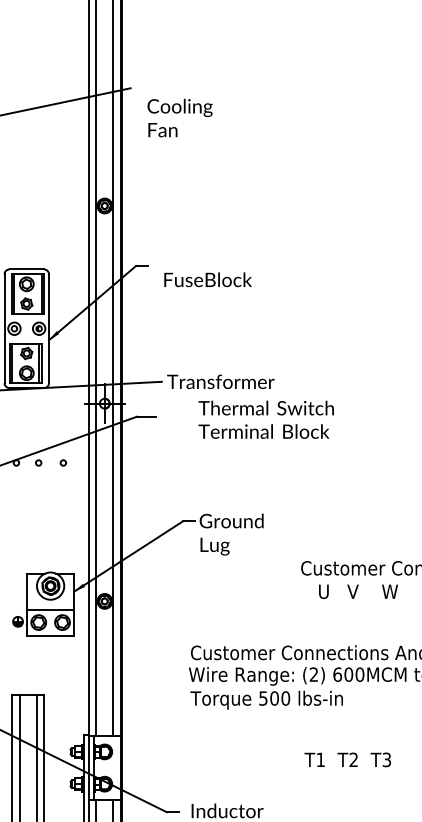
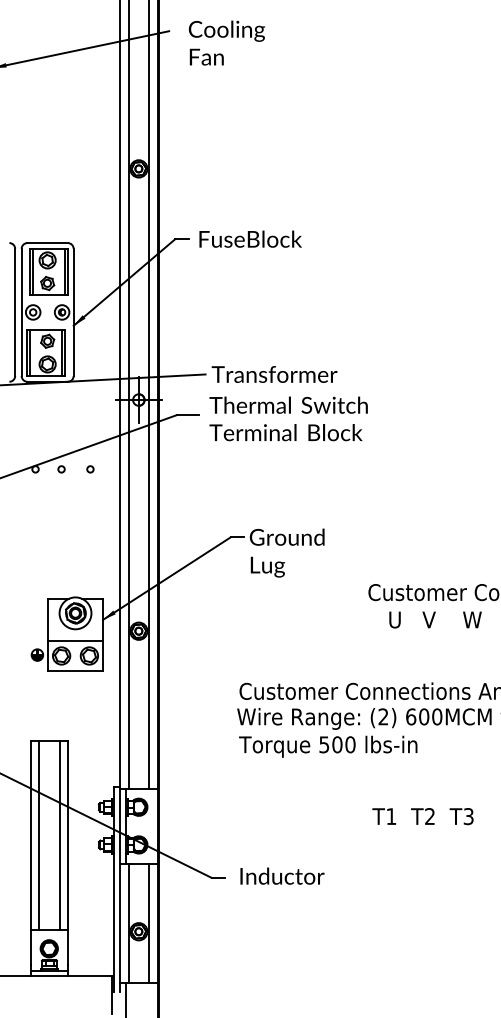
text: (179, 117) -> (226, 42), moved
text: (207, 279) -> (250, 238), moved
text: (266, 419) -> (288, 418), moved

